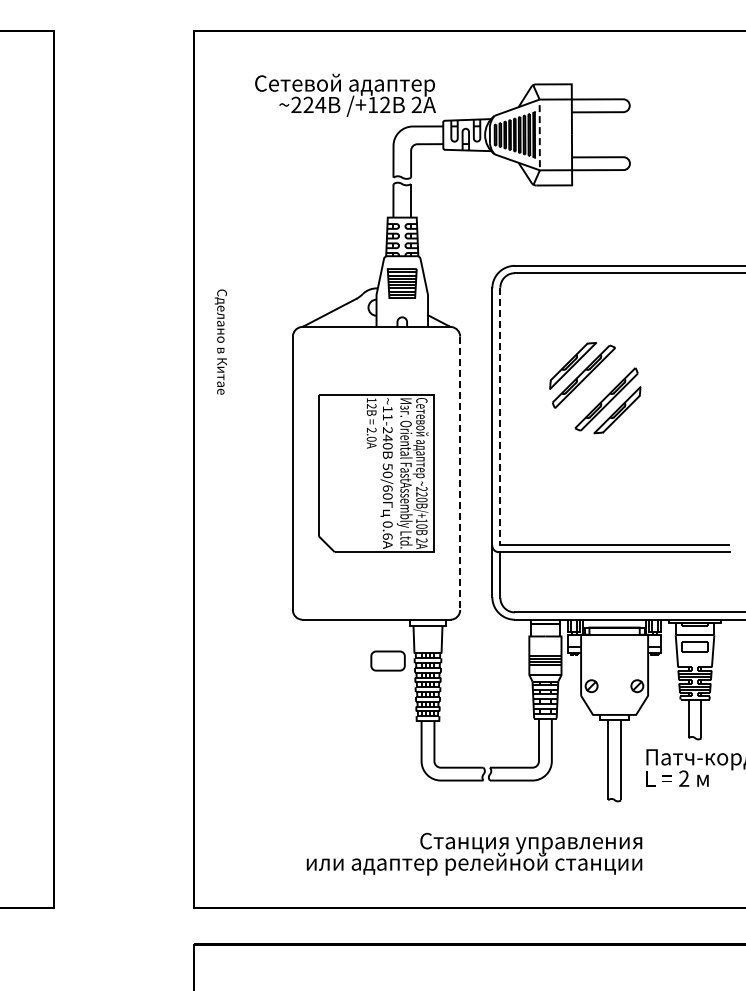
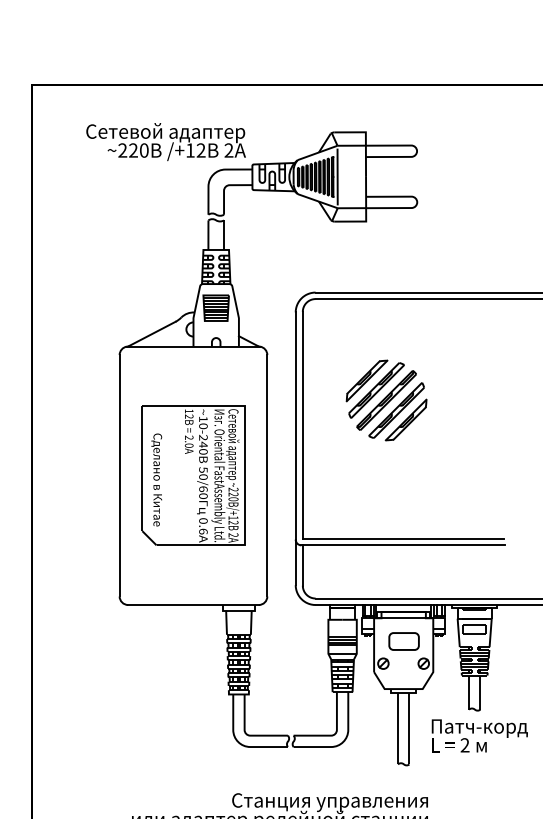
text: (320, 104) -> (144, 150), ~224 -> ~220
line: (539, 134) -> (337, 176), dashed -> solid
text: (220, 341) -> (156, 479), moved
part: (595, 387) -> (386, 399), added
line: (500, 416) -> (302, 425), dashed -> solid
text: (387, 417) -> (203, 426), ~11-240 -> ~10-240
line: (460, 473) -> (267, 475), dashed -> solid
text: (421, 526) -> (233, 522), /+10 -> /+12
part: (387, 660) -> (403, 641), moved

